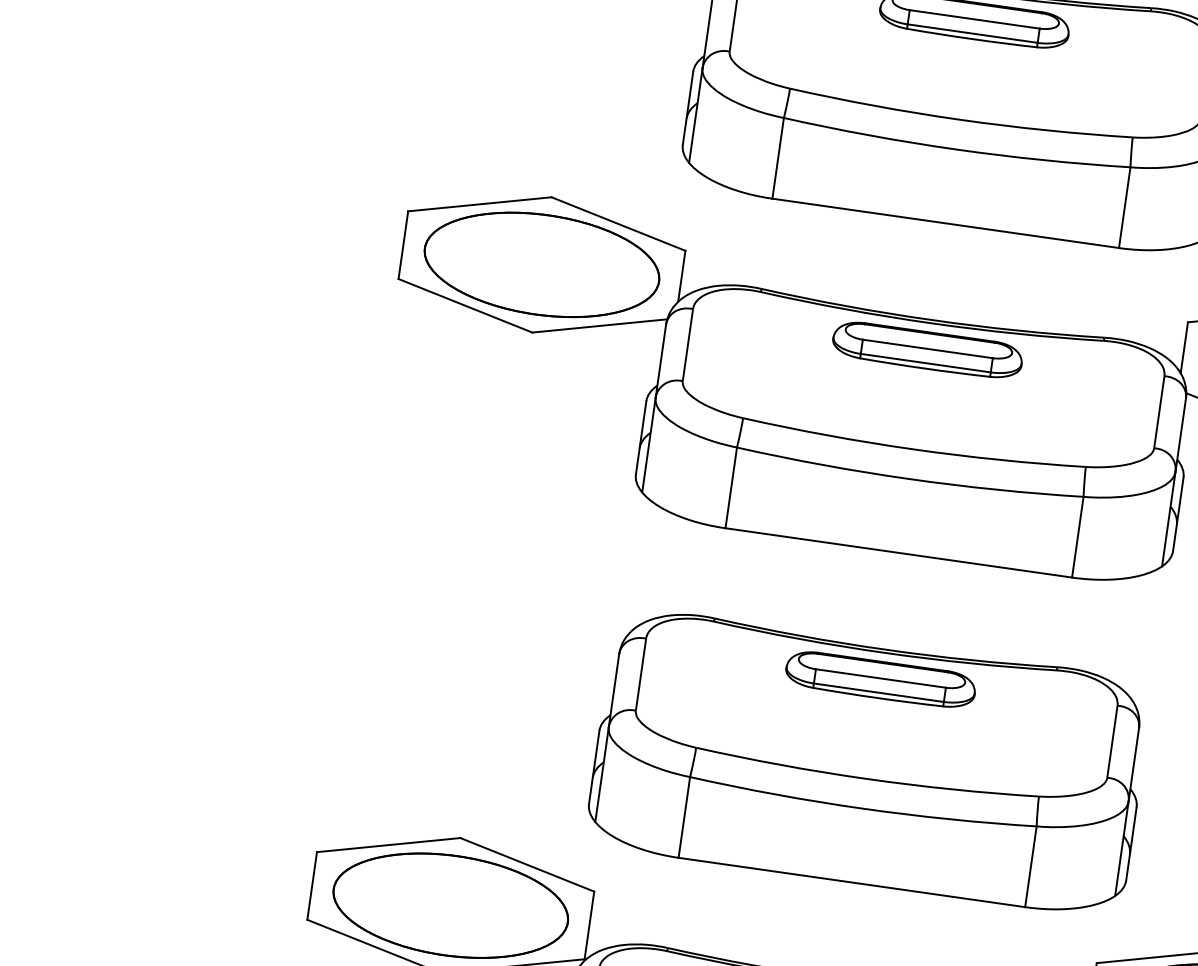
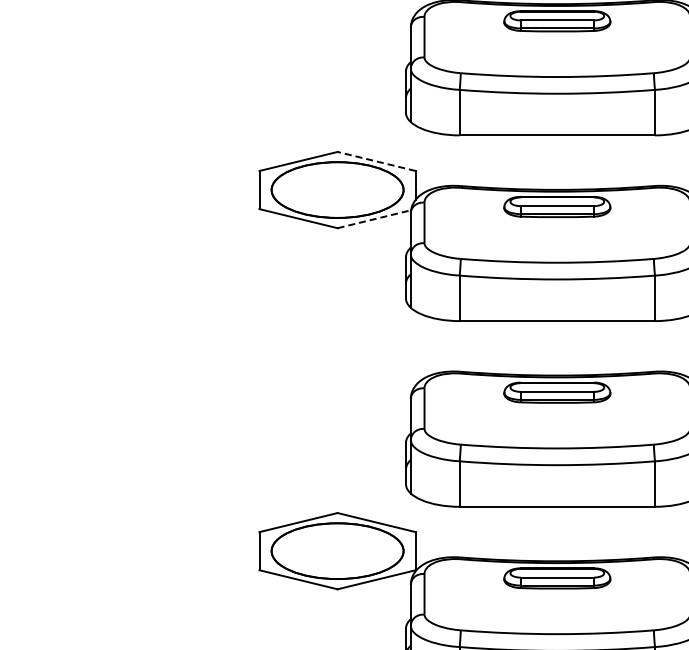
line: (618, 224) -> (376, 161), solid -> dashed
line: (600, 326) -> (374, 219), solid -> dashed

